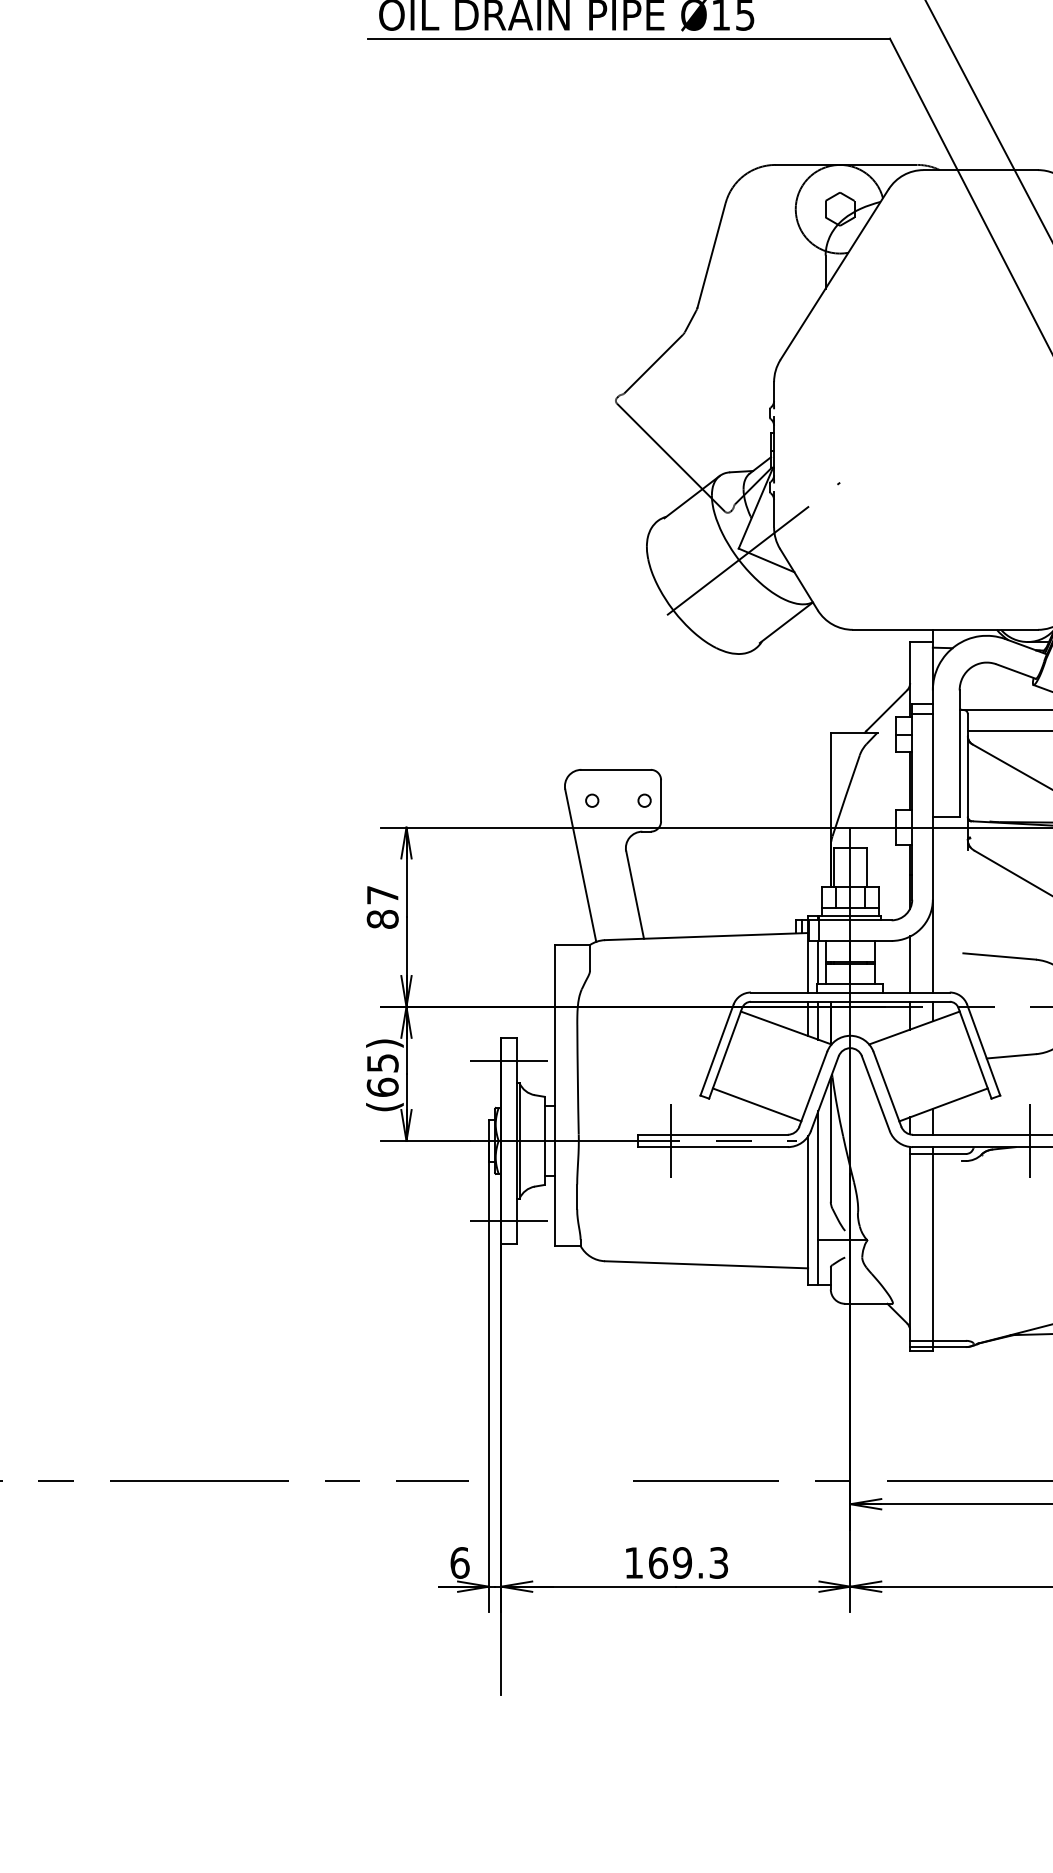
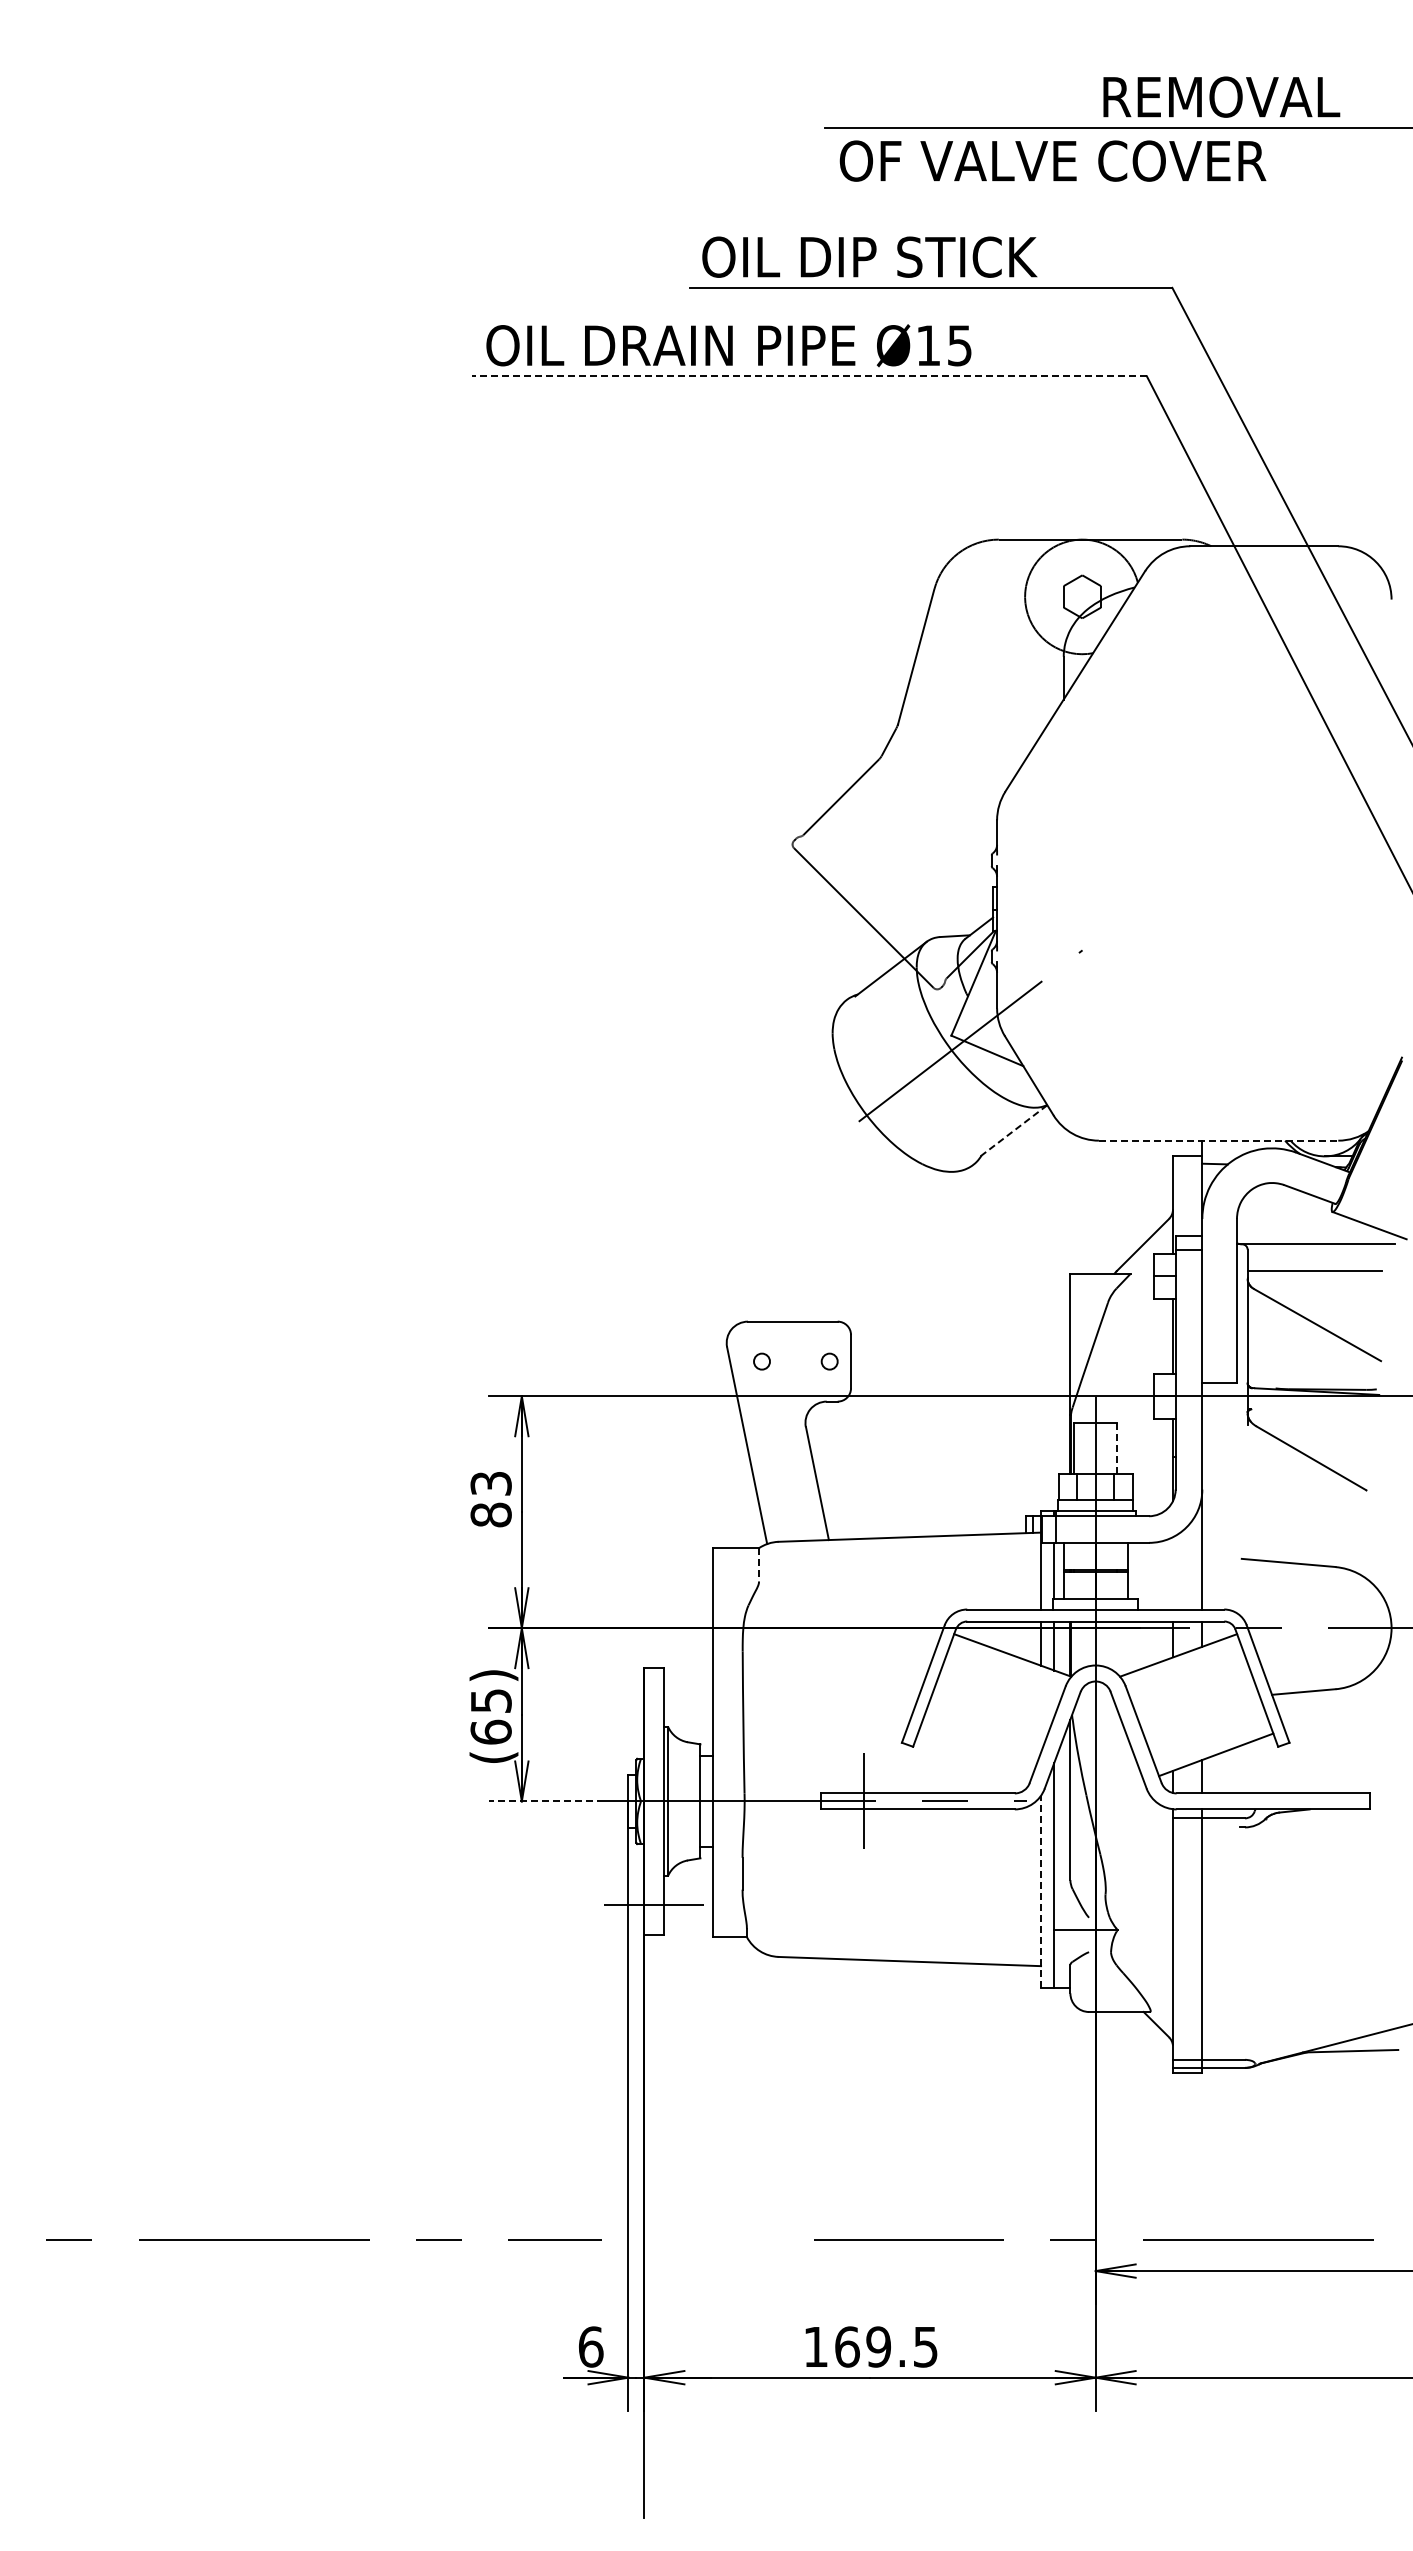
line: (628, 38) -> (809, 376), solid -> dashed
line: (786, 622) -> (1012, 1131), solid -> dashed
line: (945, 629) -> (1218, 1140), solid -> dashed
line: (867, 867) -> (1117, 1447), solid -> dashed
text: (382, 895) -> (490, 1483), 87 -> 83
line: (589, 957) -> (758, 1564), solid -> dashed
line: (910, 964) -> (1173, 1573), removed
line: (509, 1060) -> (654, 1697), removed
line: (757, 1104) -> (975, 1754), removed
line: (425, 1141) -> (546, 1801), solid -> dashed
line: (1029, 1141) -> (1327, 1801), removed
line: (808, 1210) -> (1041, 1891), solid -> dashed
text: (718, 1562) -> (925, 2346), 169.3 -> 169.5

